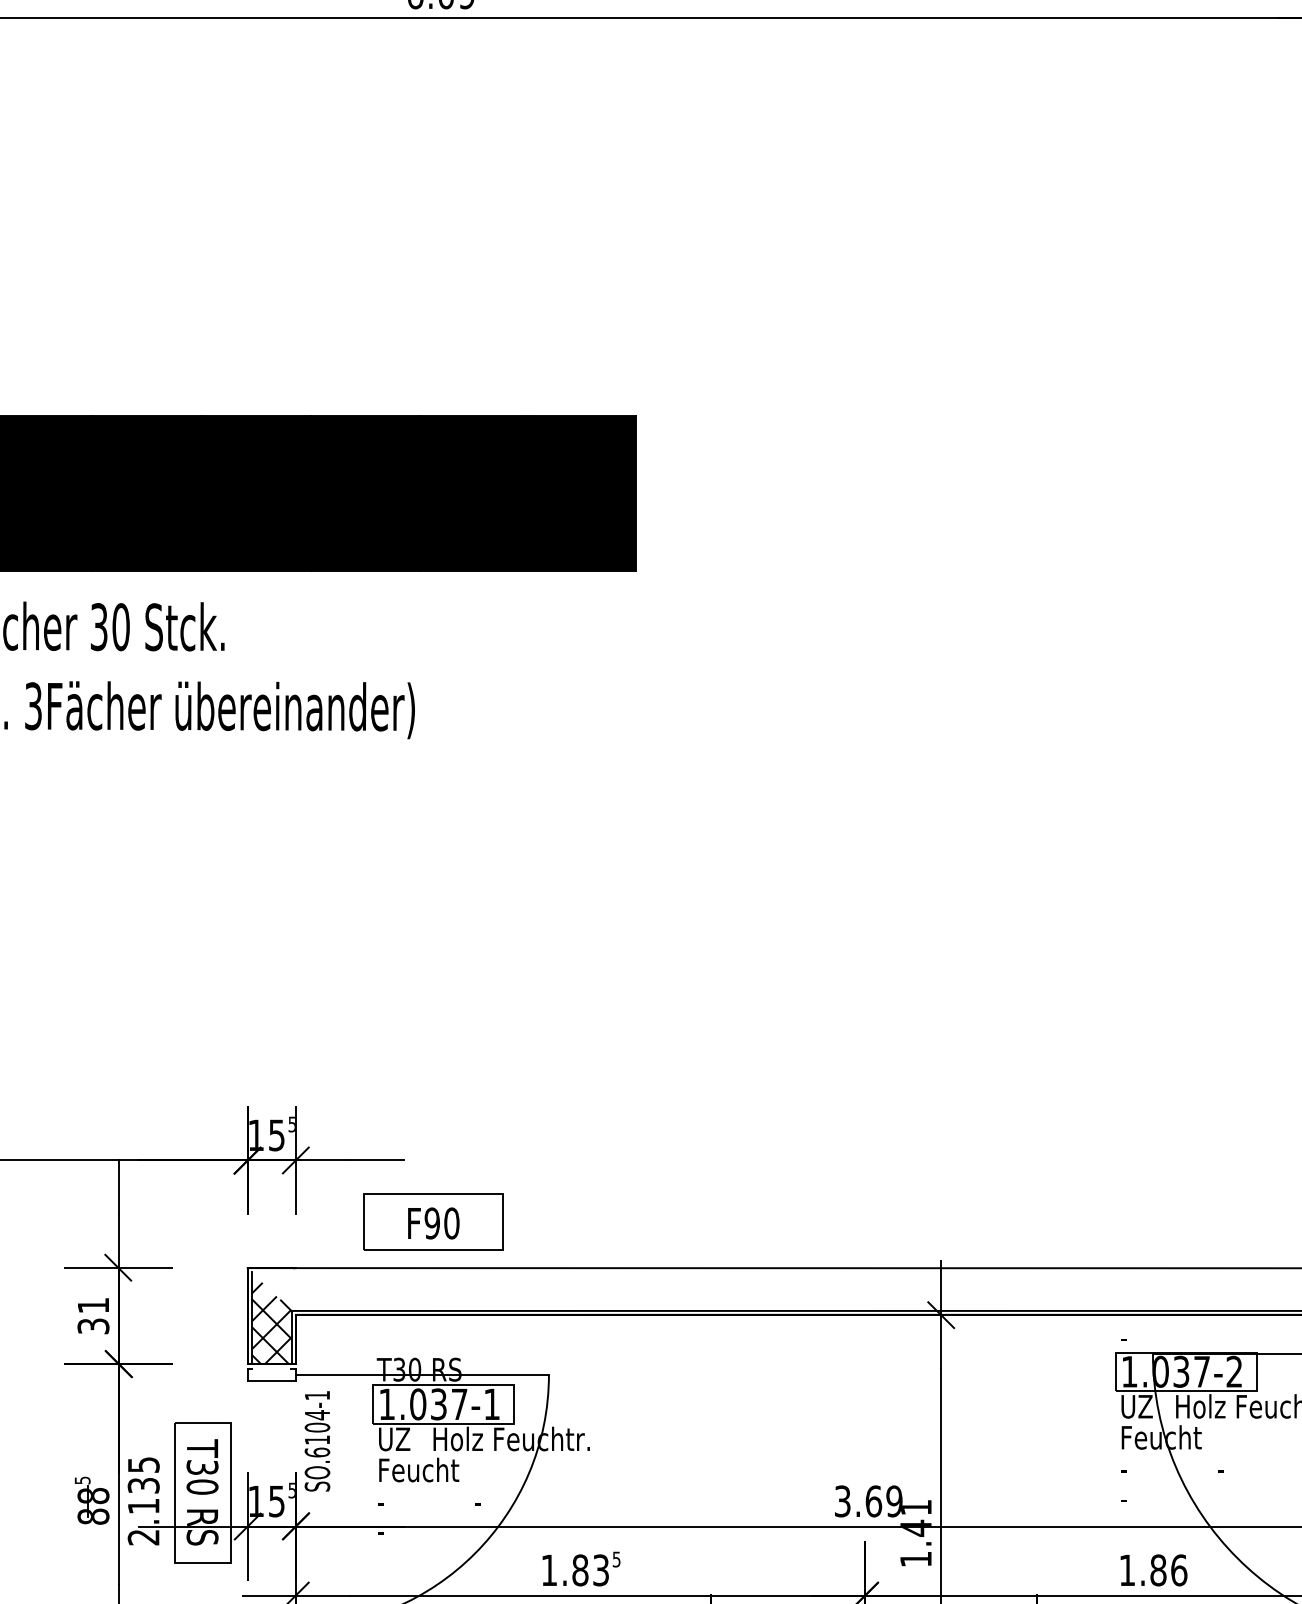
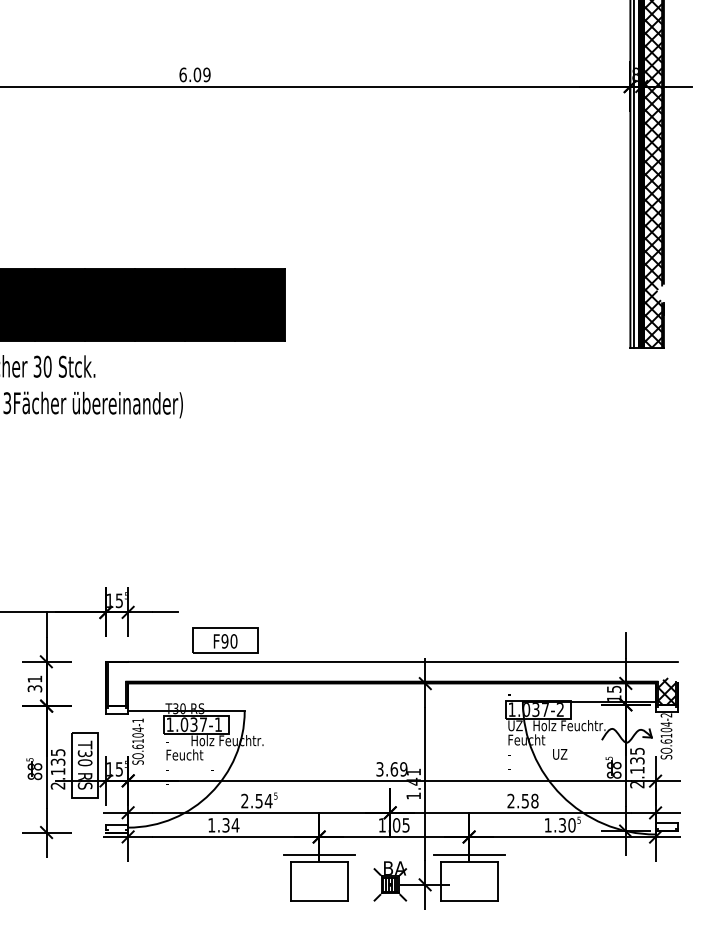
part: (433, 1221) -> (225, 640), moved
hatch: (270, 1323) -> (116, 687), removed
text: (394, 1438) -> (173, 740), UZ -> -
text: (1234, 1469) -> (560, 754), - -> UZ
text: (574, 1568) -> (256, 800), 1.83 -> 2.54
text: (1152, 1568) -> (522, 800), 1.86 -> 2.58

